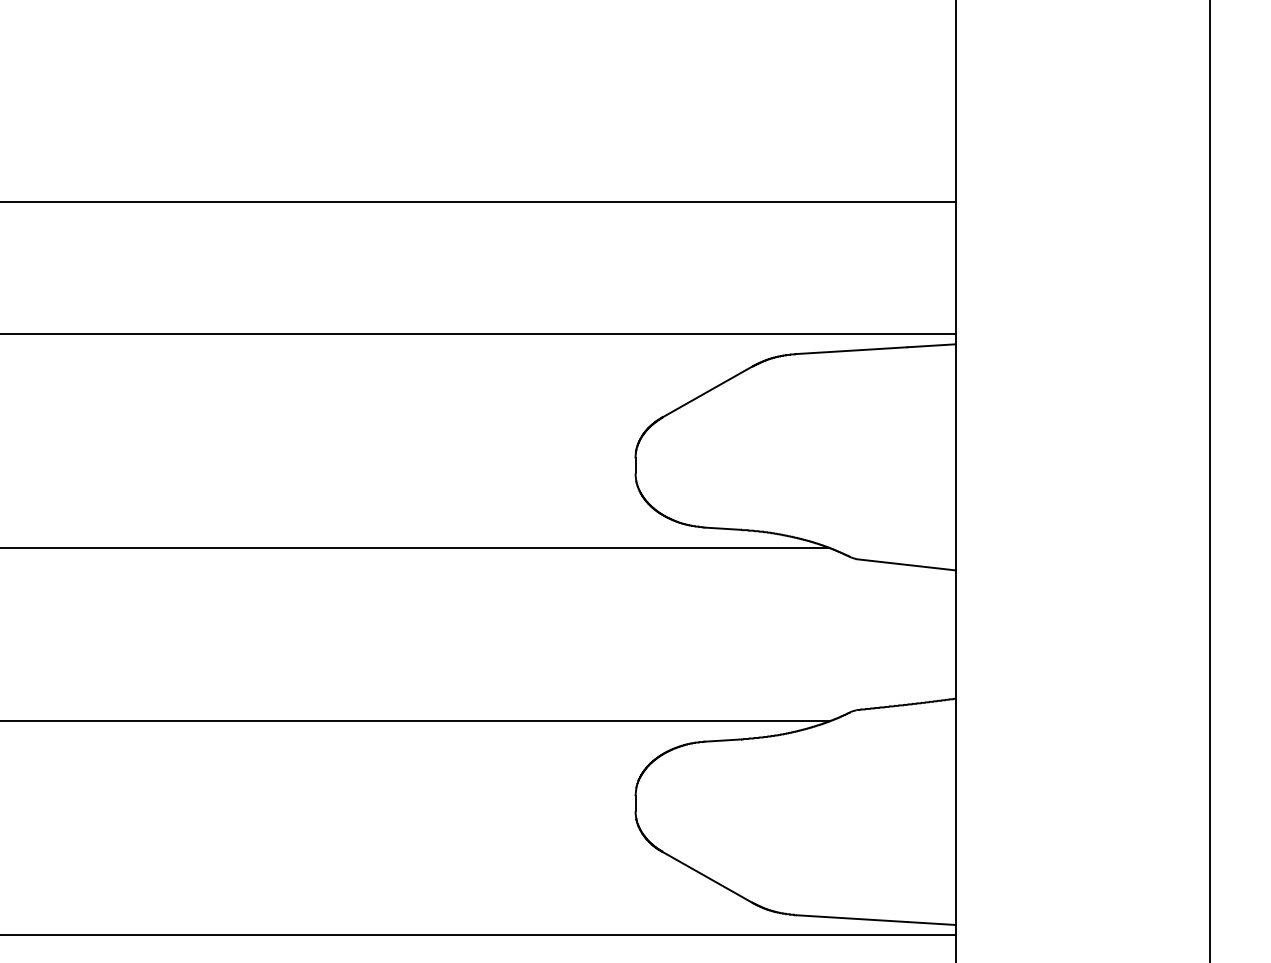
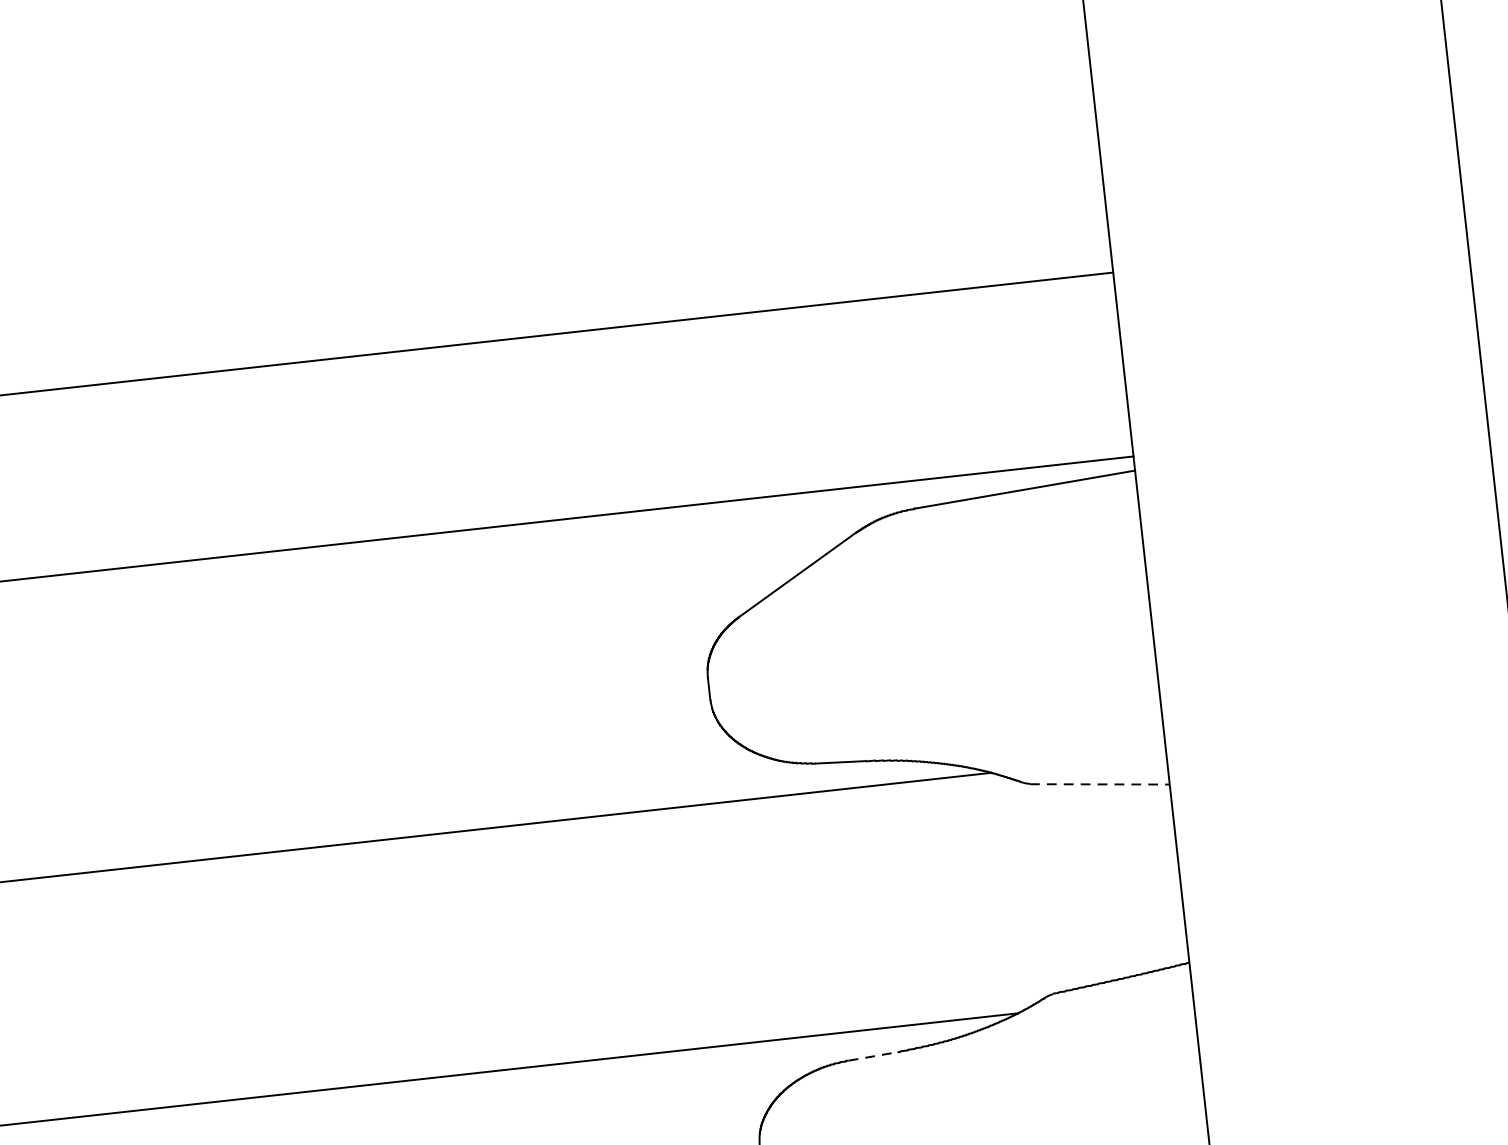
line: (906, 564) -> (1100, 783), solid -> dashed
line: (723, 740) -> (873, 1056), solid -> dashed

